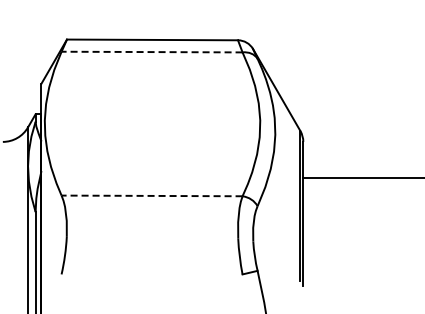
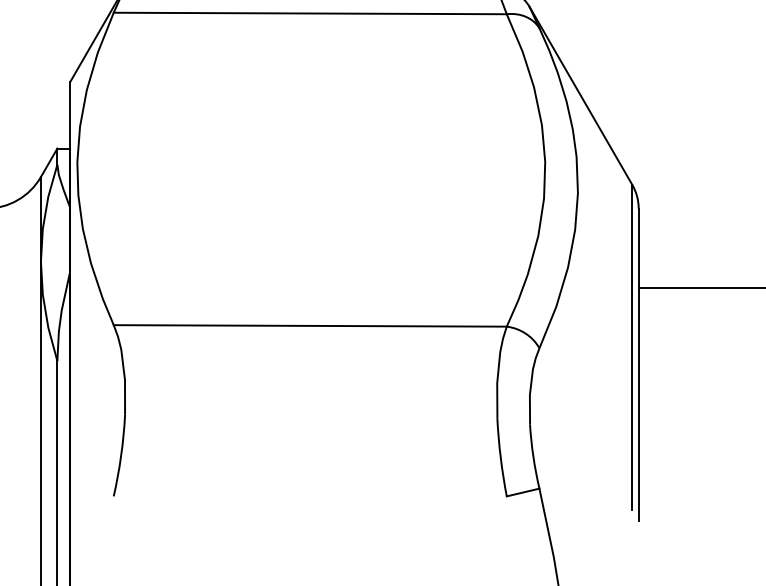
line: (151, 52) -> (309, 14), dashed -> solid
line: (151, 195) -> (309, 324), dashed -> solid

